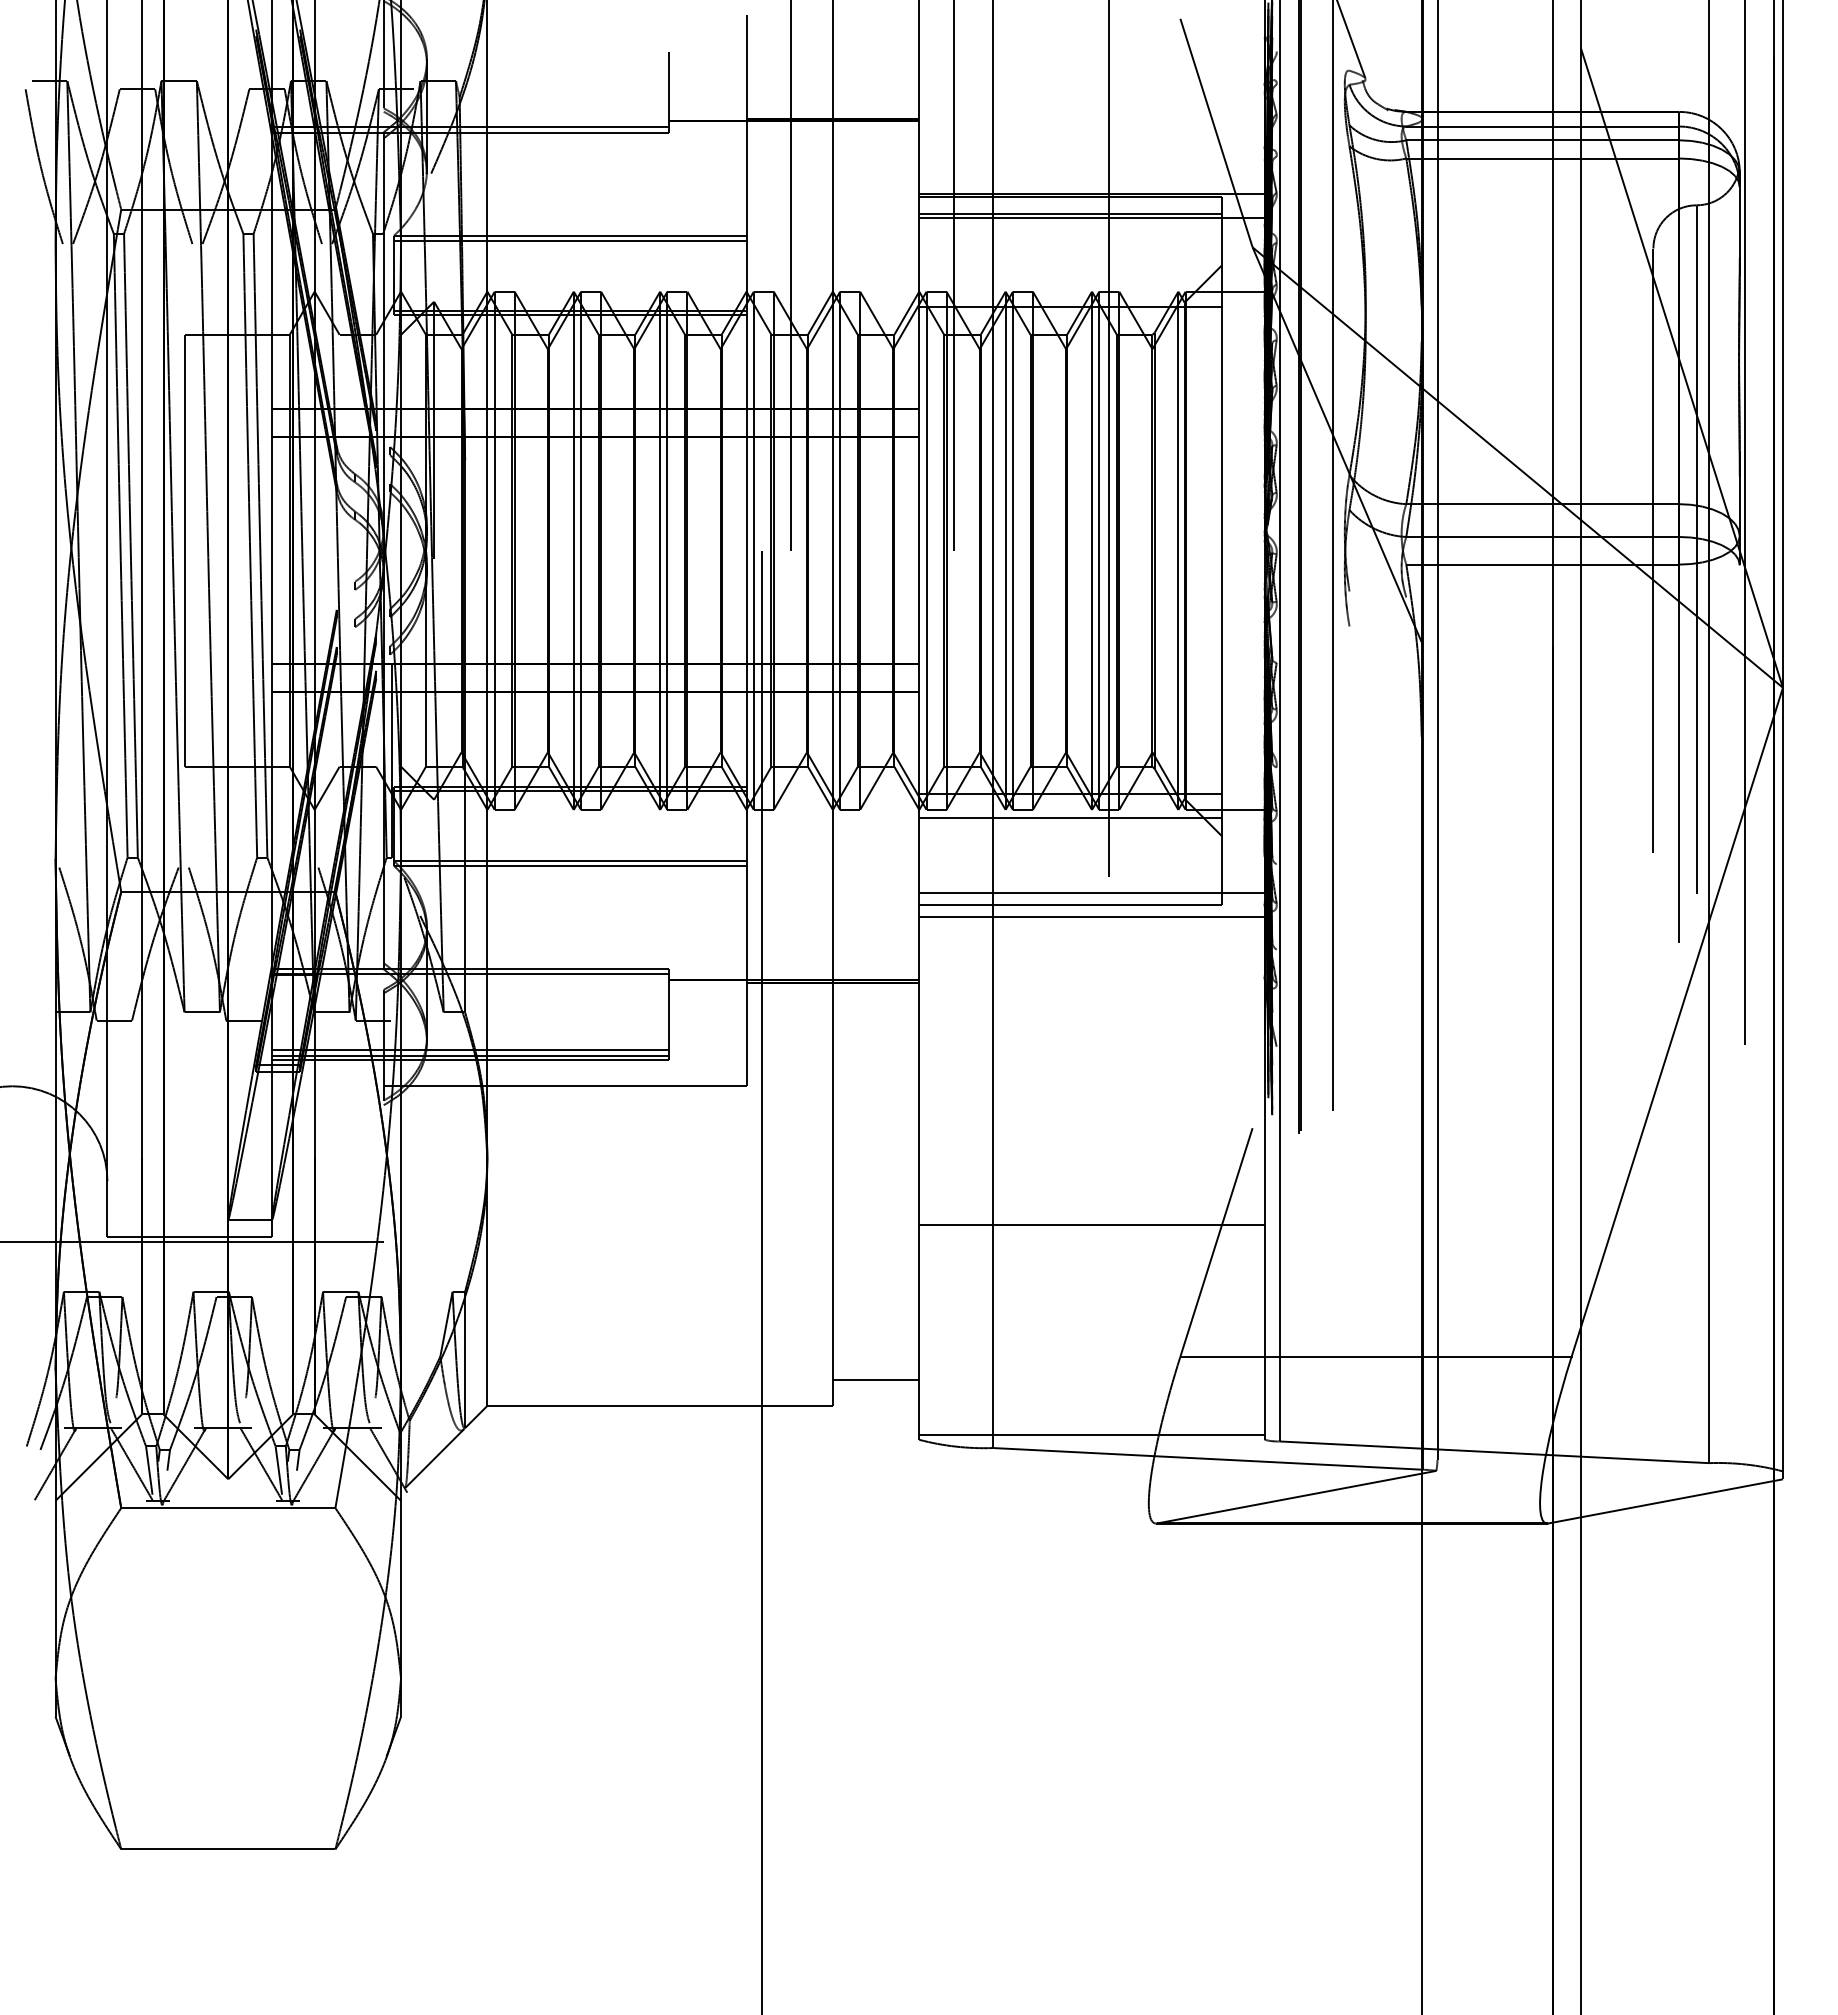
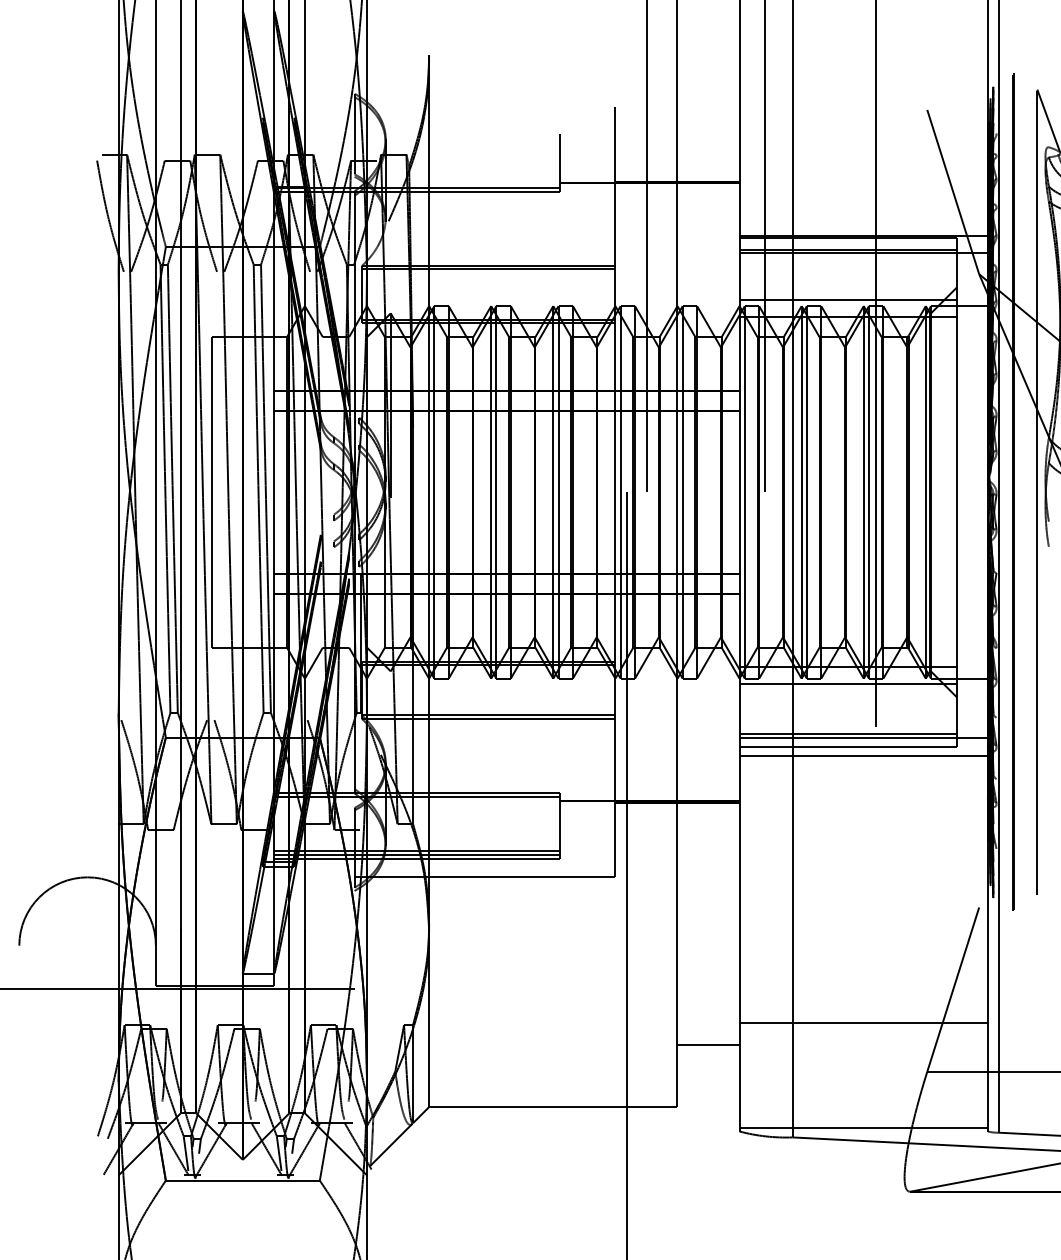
line: (1070, 283) -> (848, 300), added
line: (1070, 887) -> (848, 734), added
line: (1091, 1225) -> (863, 1023), moved
line: (875, 1380) -> (708, 1045), moved

